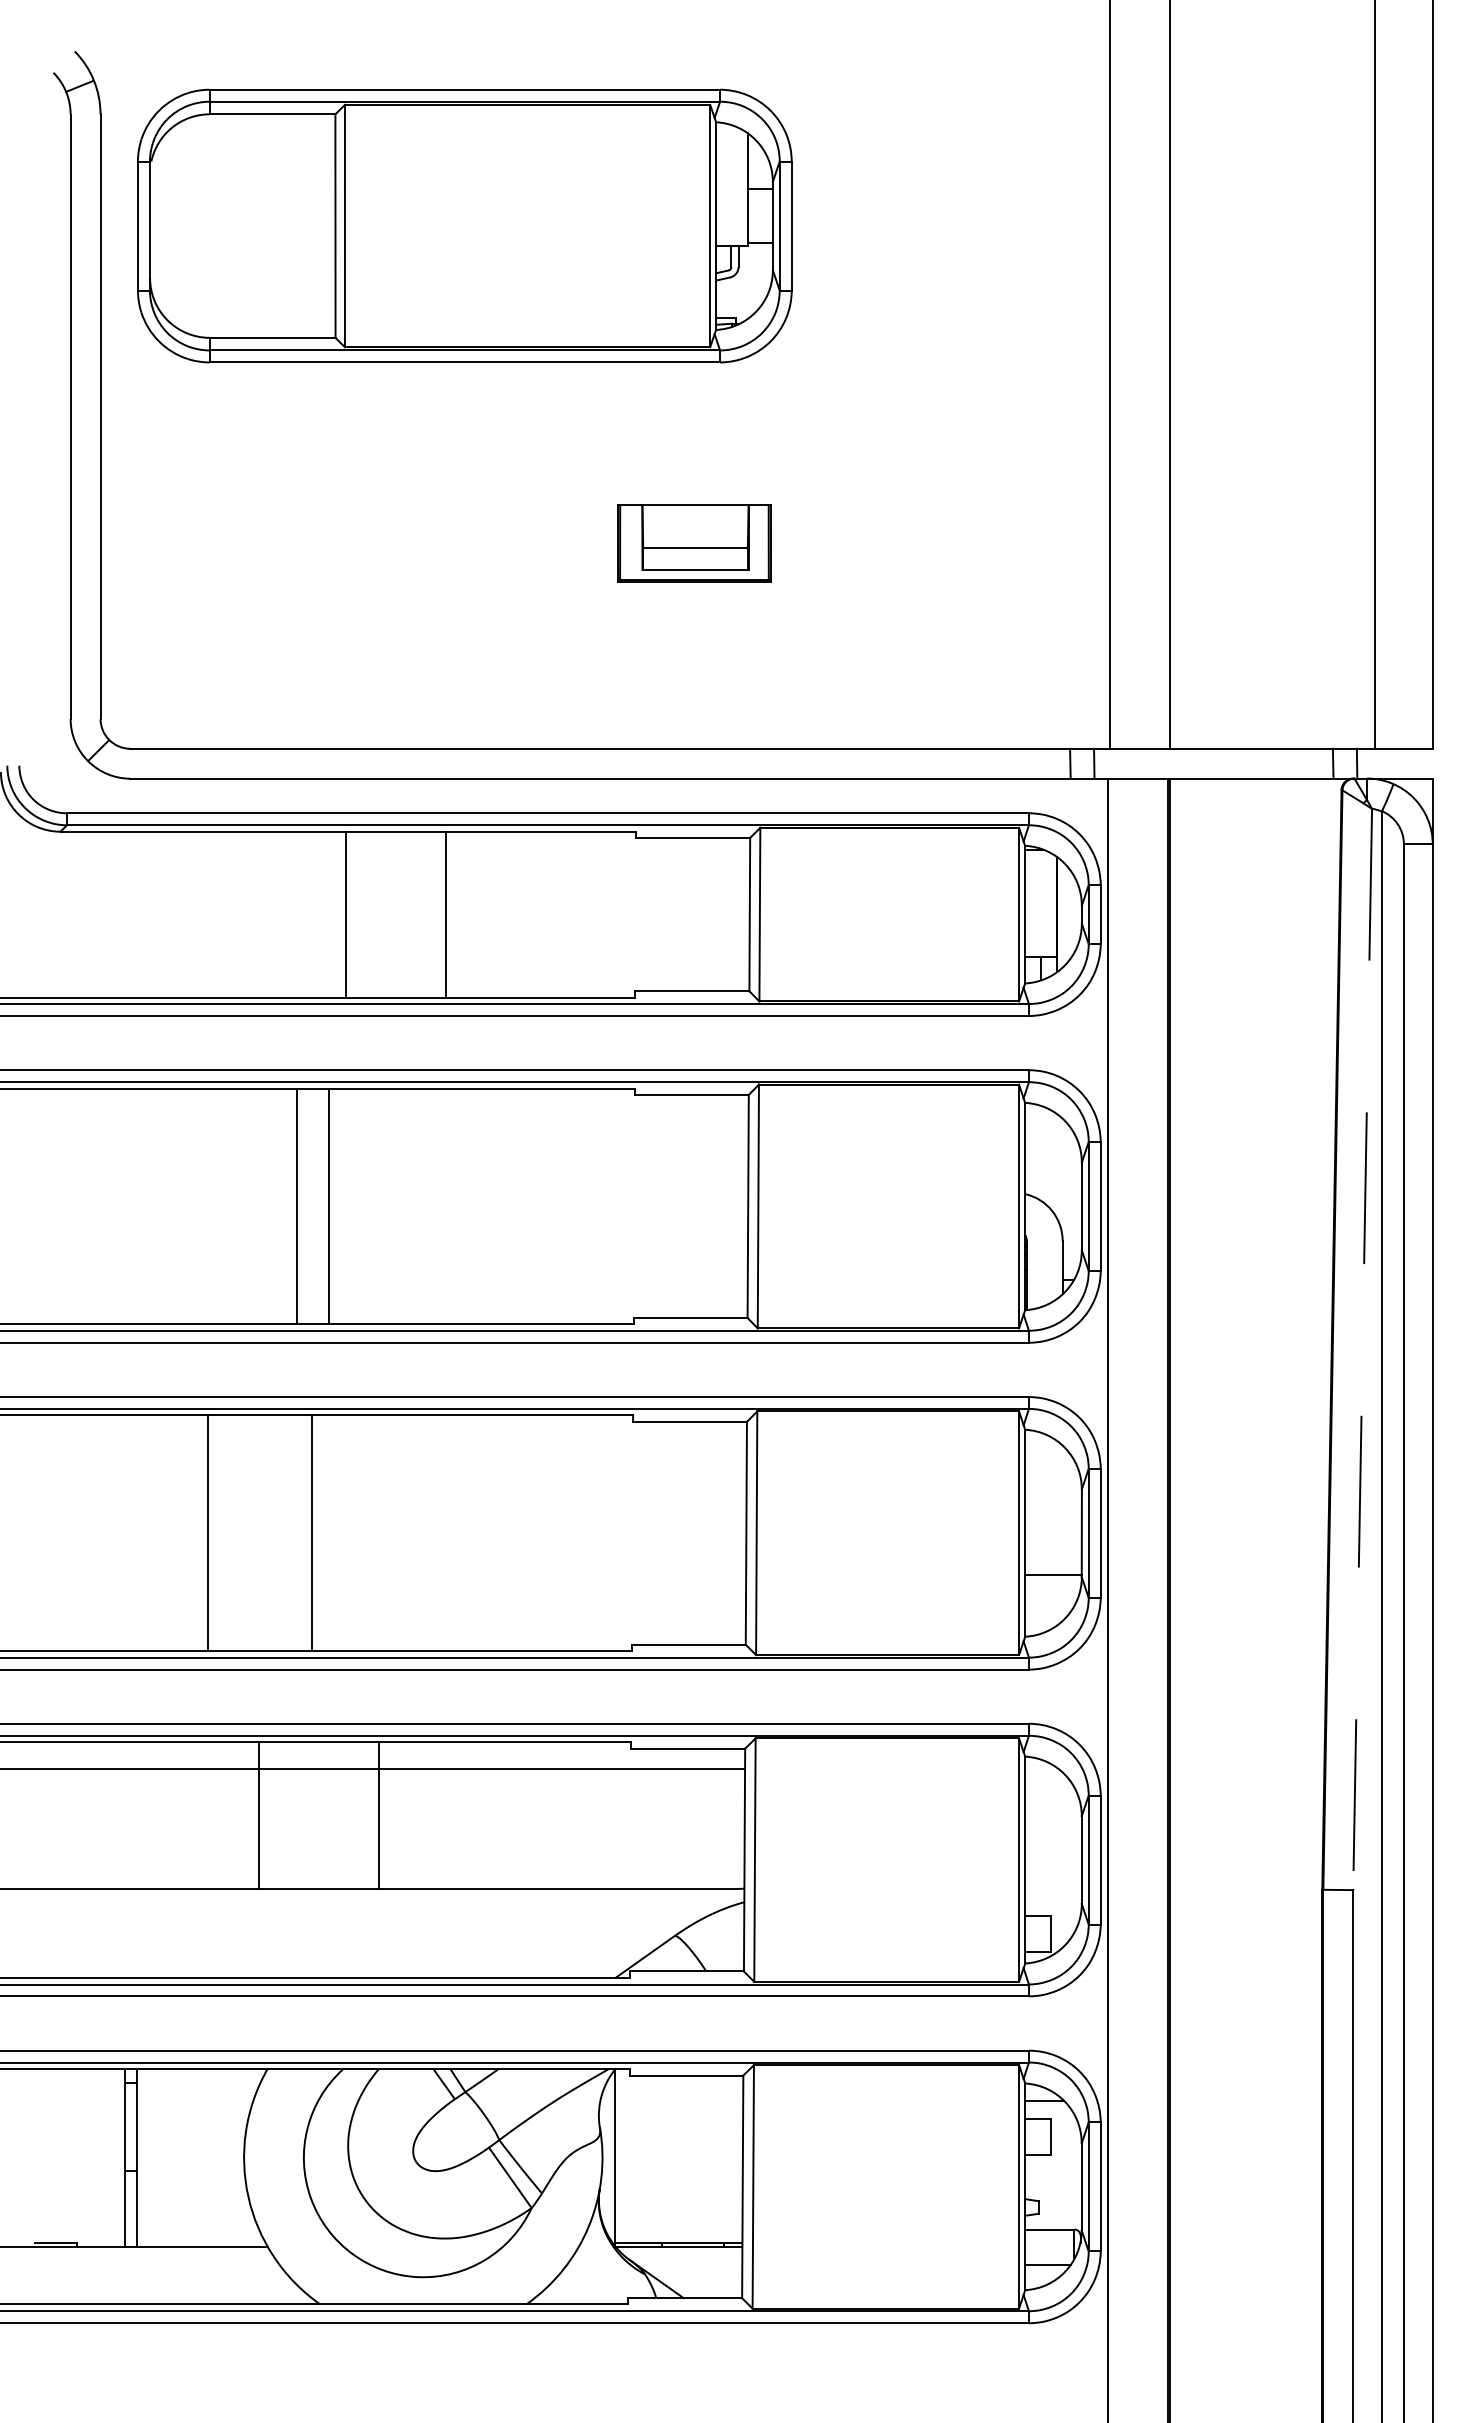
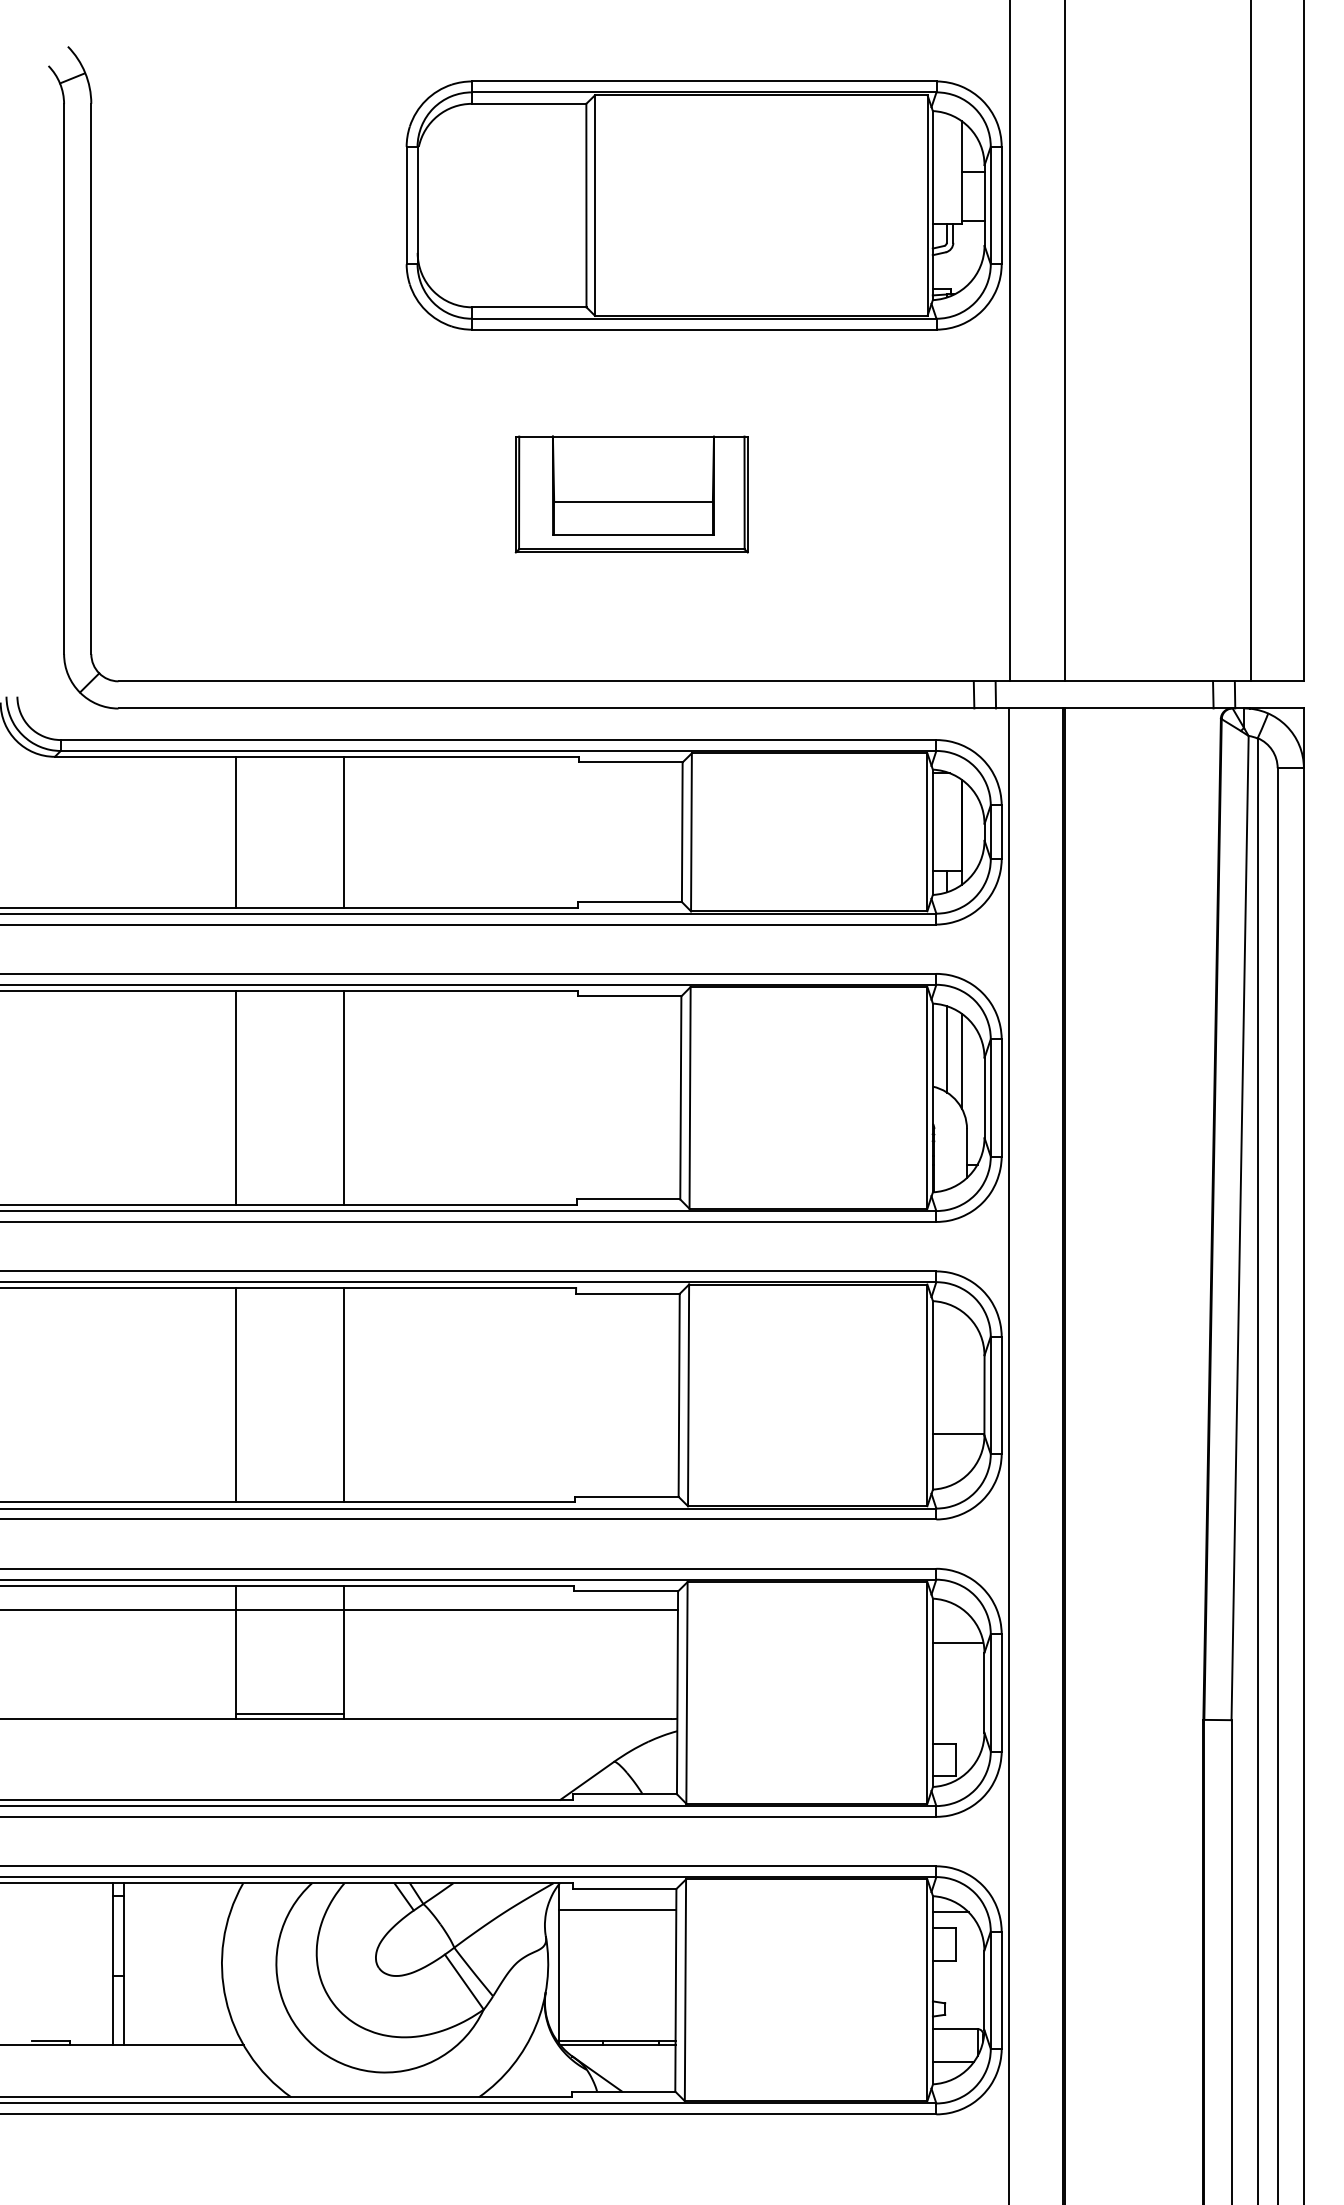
part: (464, 225) -> (703, 205), moved
part: (694, 543) -> (631, 494), size x1.67
line: (345, 914) -> (235, 832), moved
line: (445, 914) -> (344, 832), moved
line: (1041, 1152) -> (947, 1048), added
line: (1057, 1166) -> (962, 1061), added
line: (296, 1206) -> (344, 1097), moved
line: (328, 1206) -> (235, 1097), moved
line: (1362, 1349) -> (1239, 1228), dashed -> solid
line: (207, 1532) -> (235, 1394), moved
line: (311, 1532) -> (344, 1394), moved
line: (1052, 1805) -> (957, 1643), added
line: (318, 1882) -> (289, 1713), added
line: (678, 2098) -> (617, 1909), added

